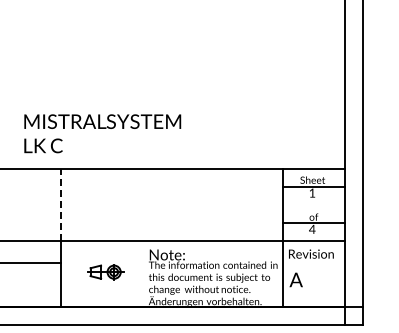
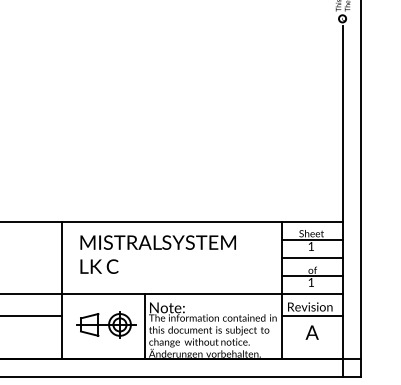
text: (101, 133) -> (157, 254), moved
line: (61, 204) -> (62, 257), dashed -> solid
line: (313, 205) -> (312, 258), added
text: (312, 229) -> (311, 282), 4 -> 1
line: (313, 262) -> (312, 315), added
part: (106, 271) -> (106, 324), size x1.67
line: (145, 273) -> (145, 326), added
text: (295, 279) -> (311, 332), moved

